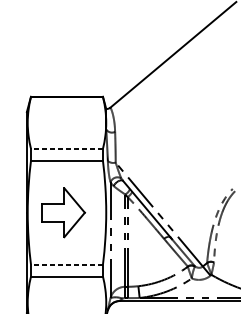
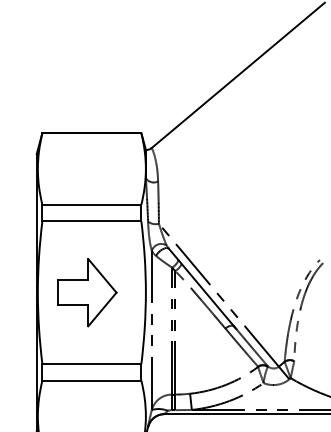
line: (66, 148) -> (91, 204), dashed -> solid
line: (66, 264) -> (91, 363), dashed -> solid

